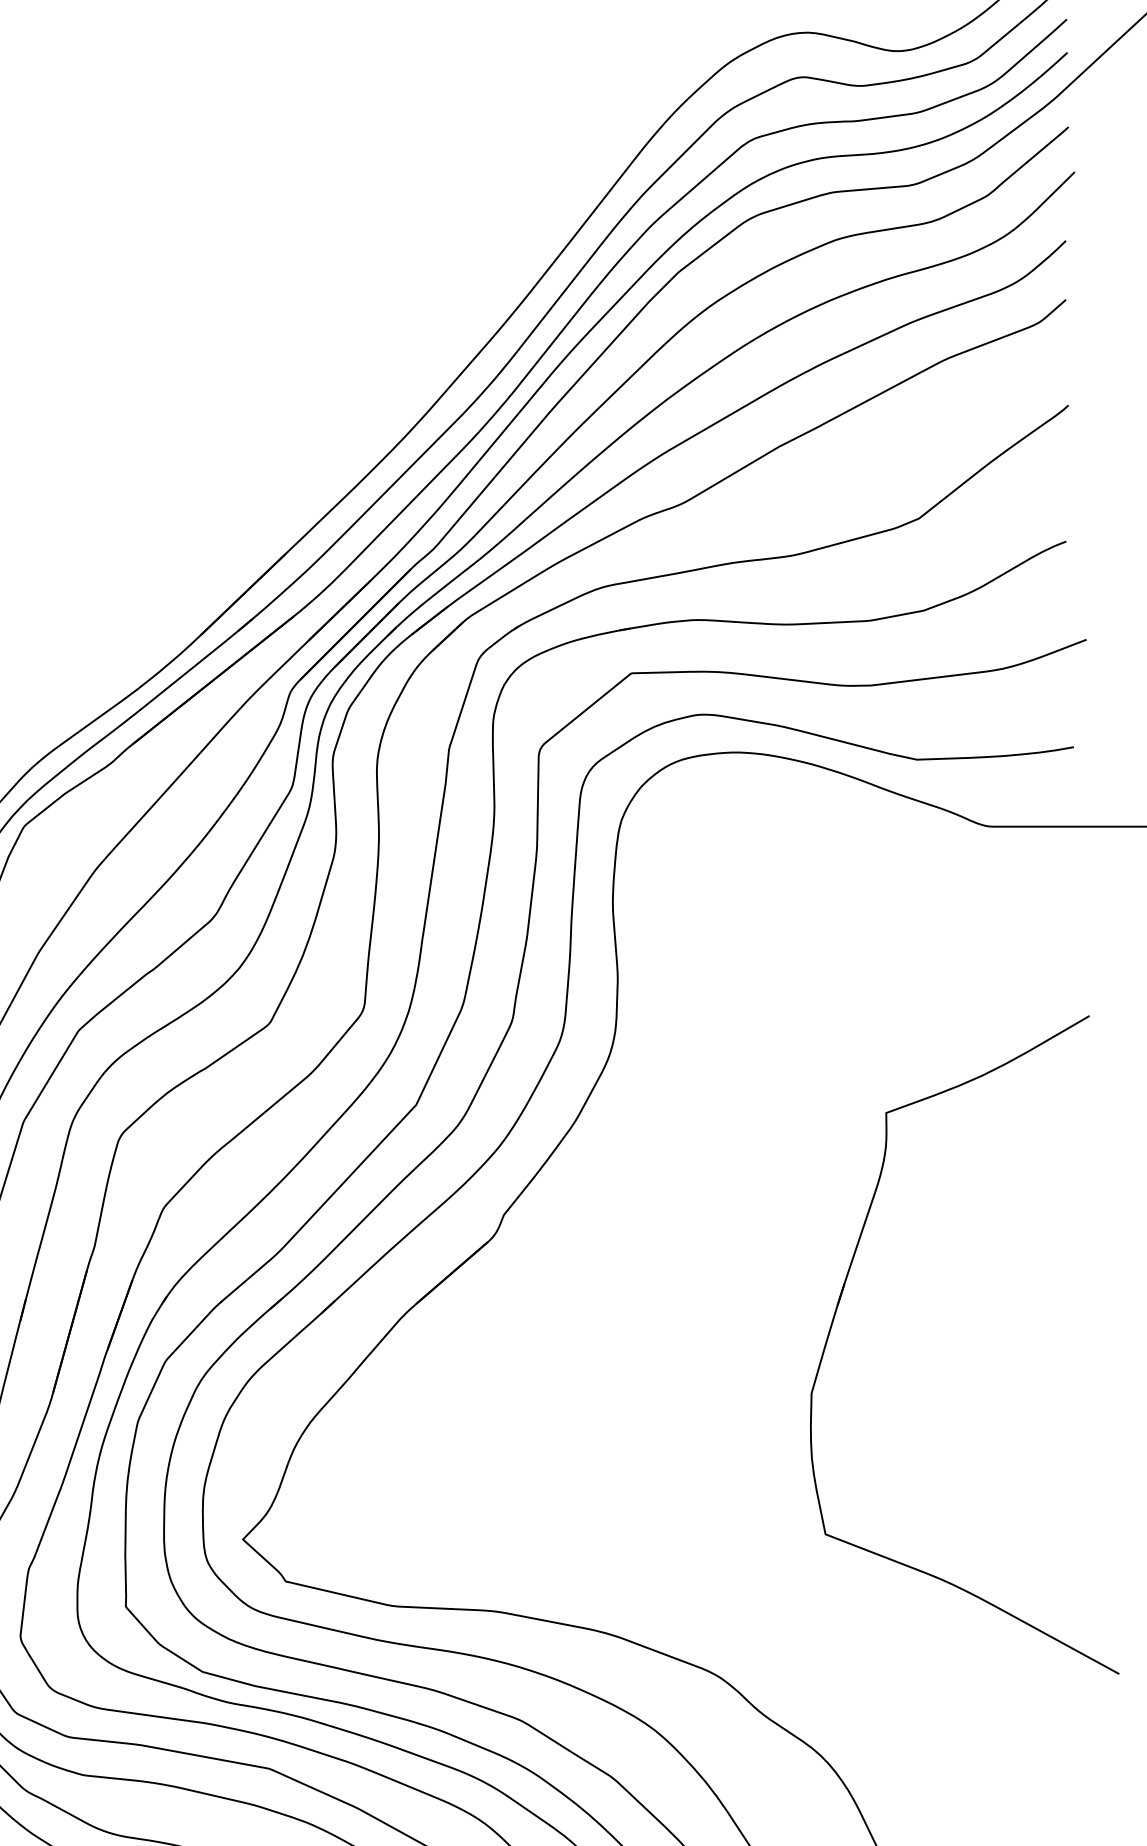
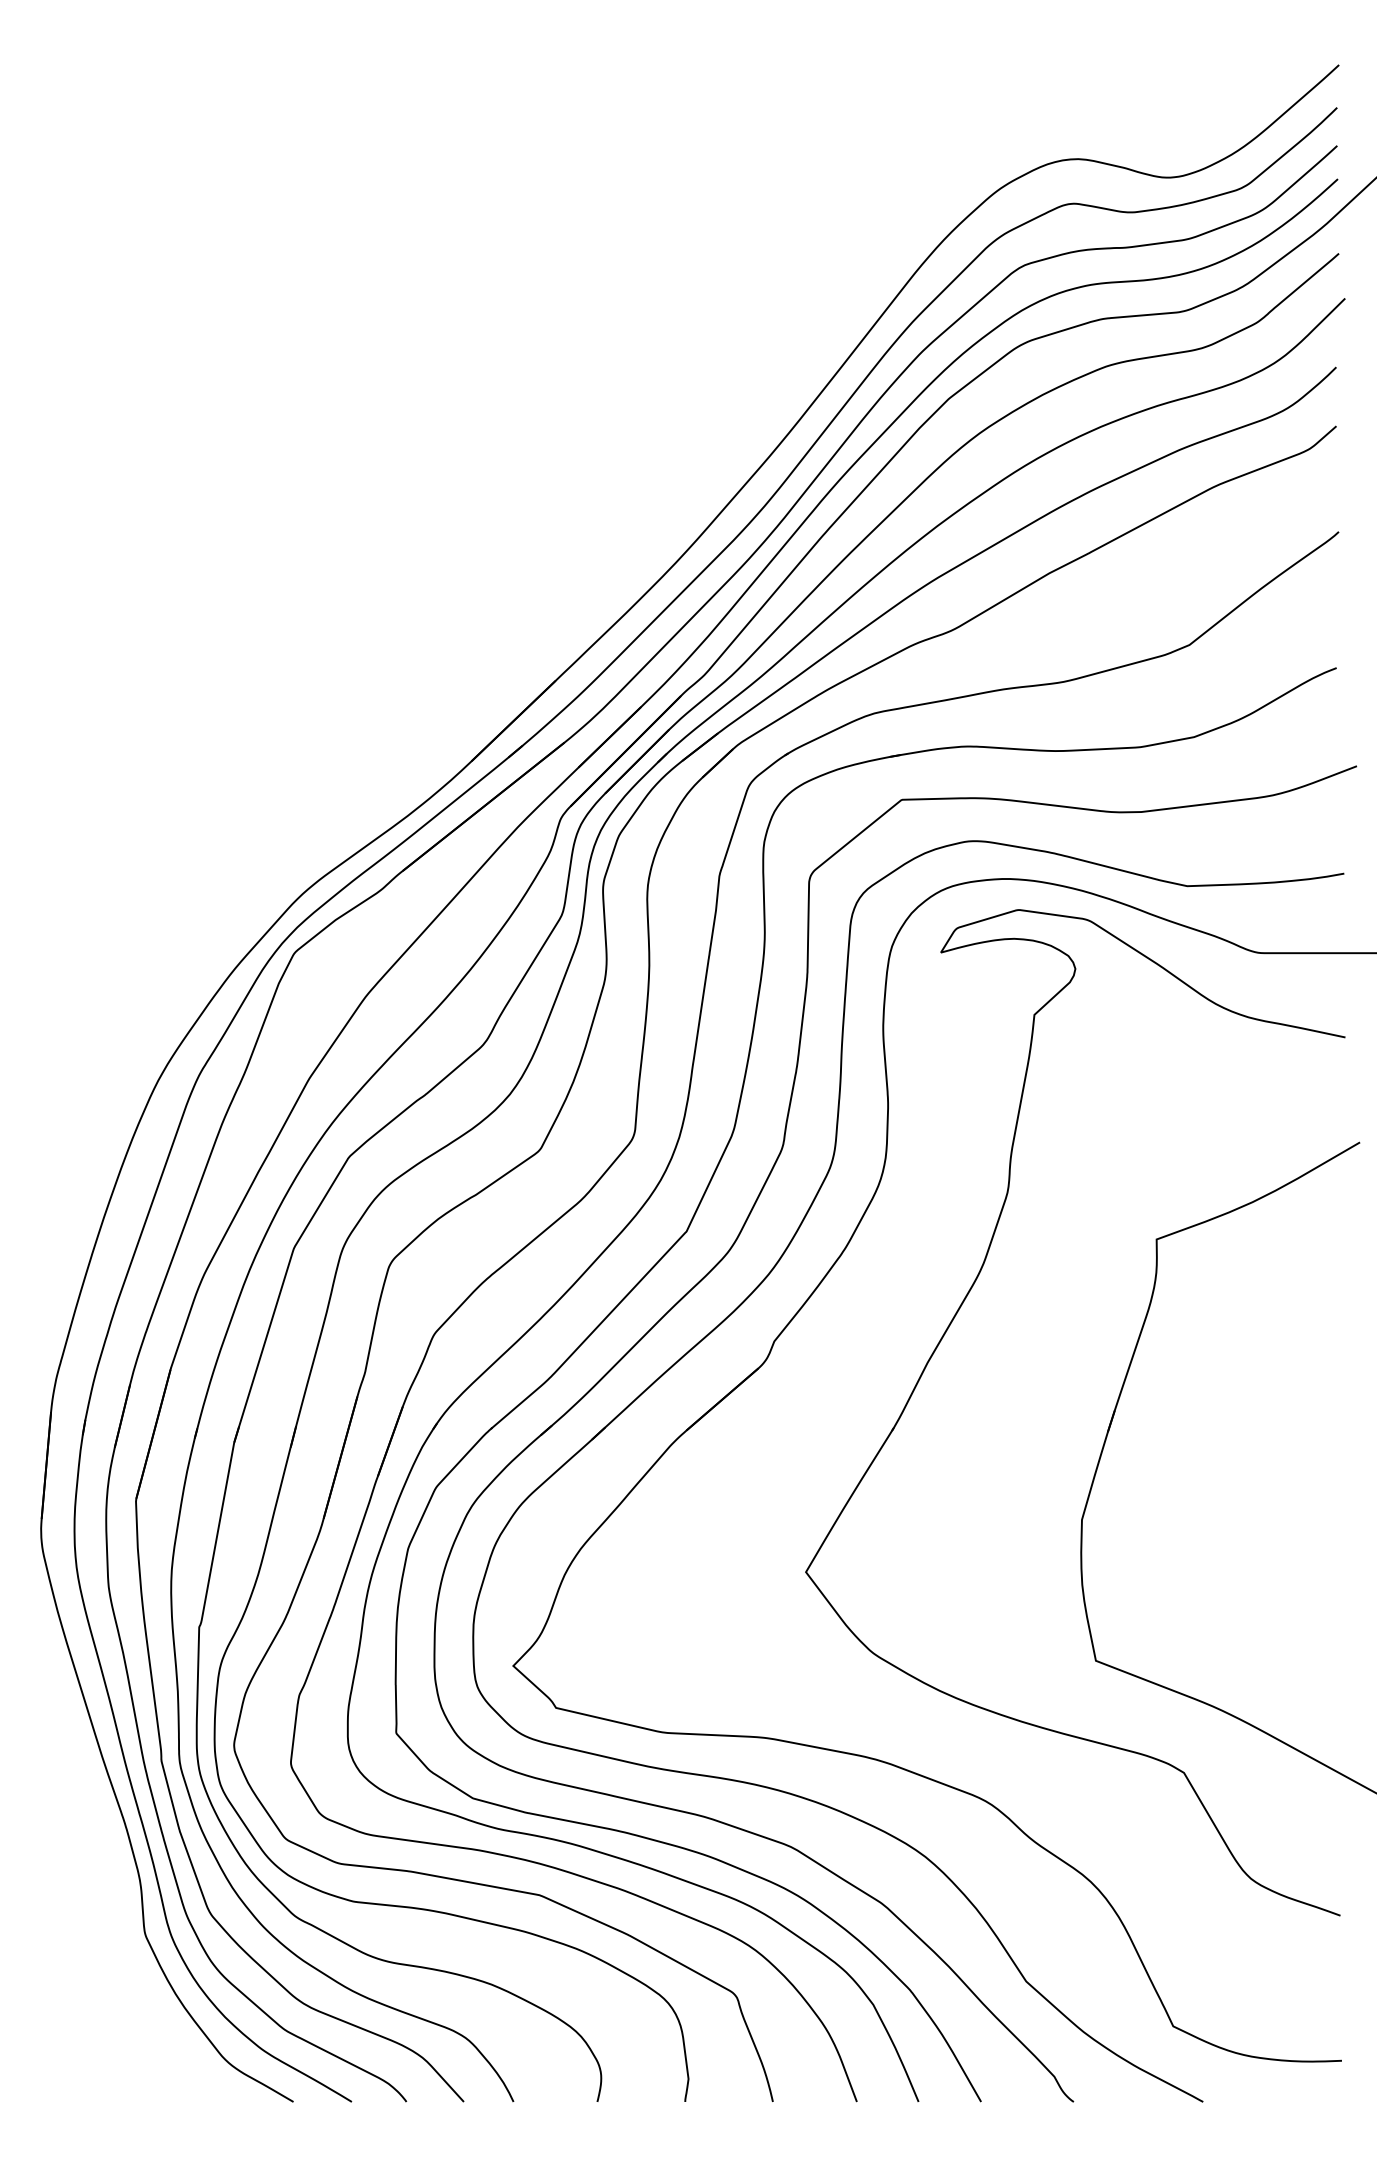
part: (675, 1208) -> (945, 1334), added

